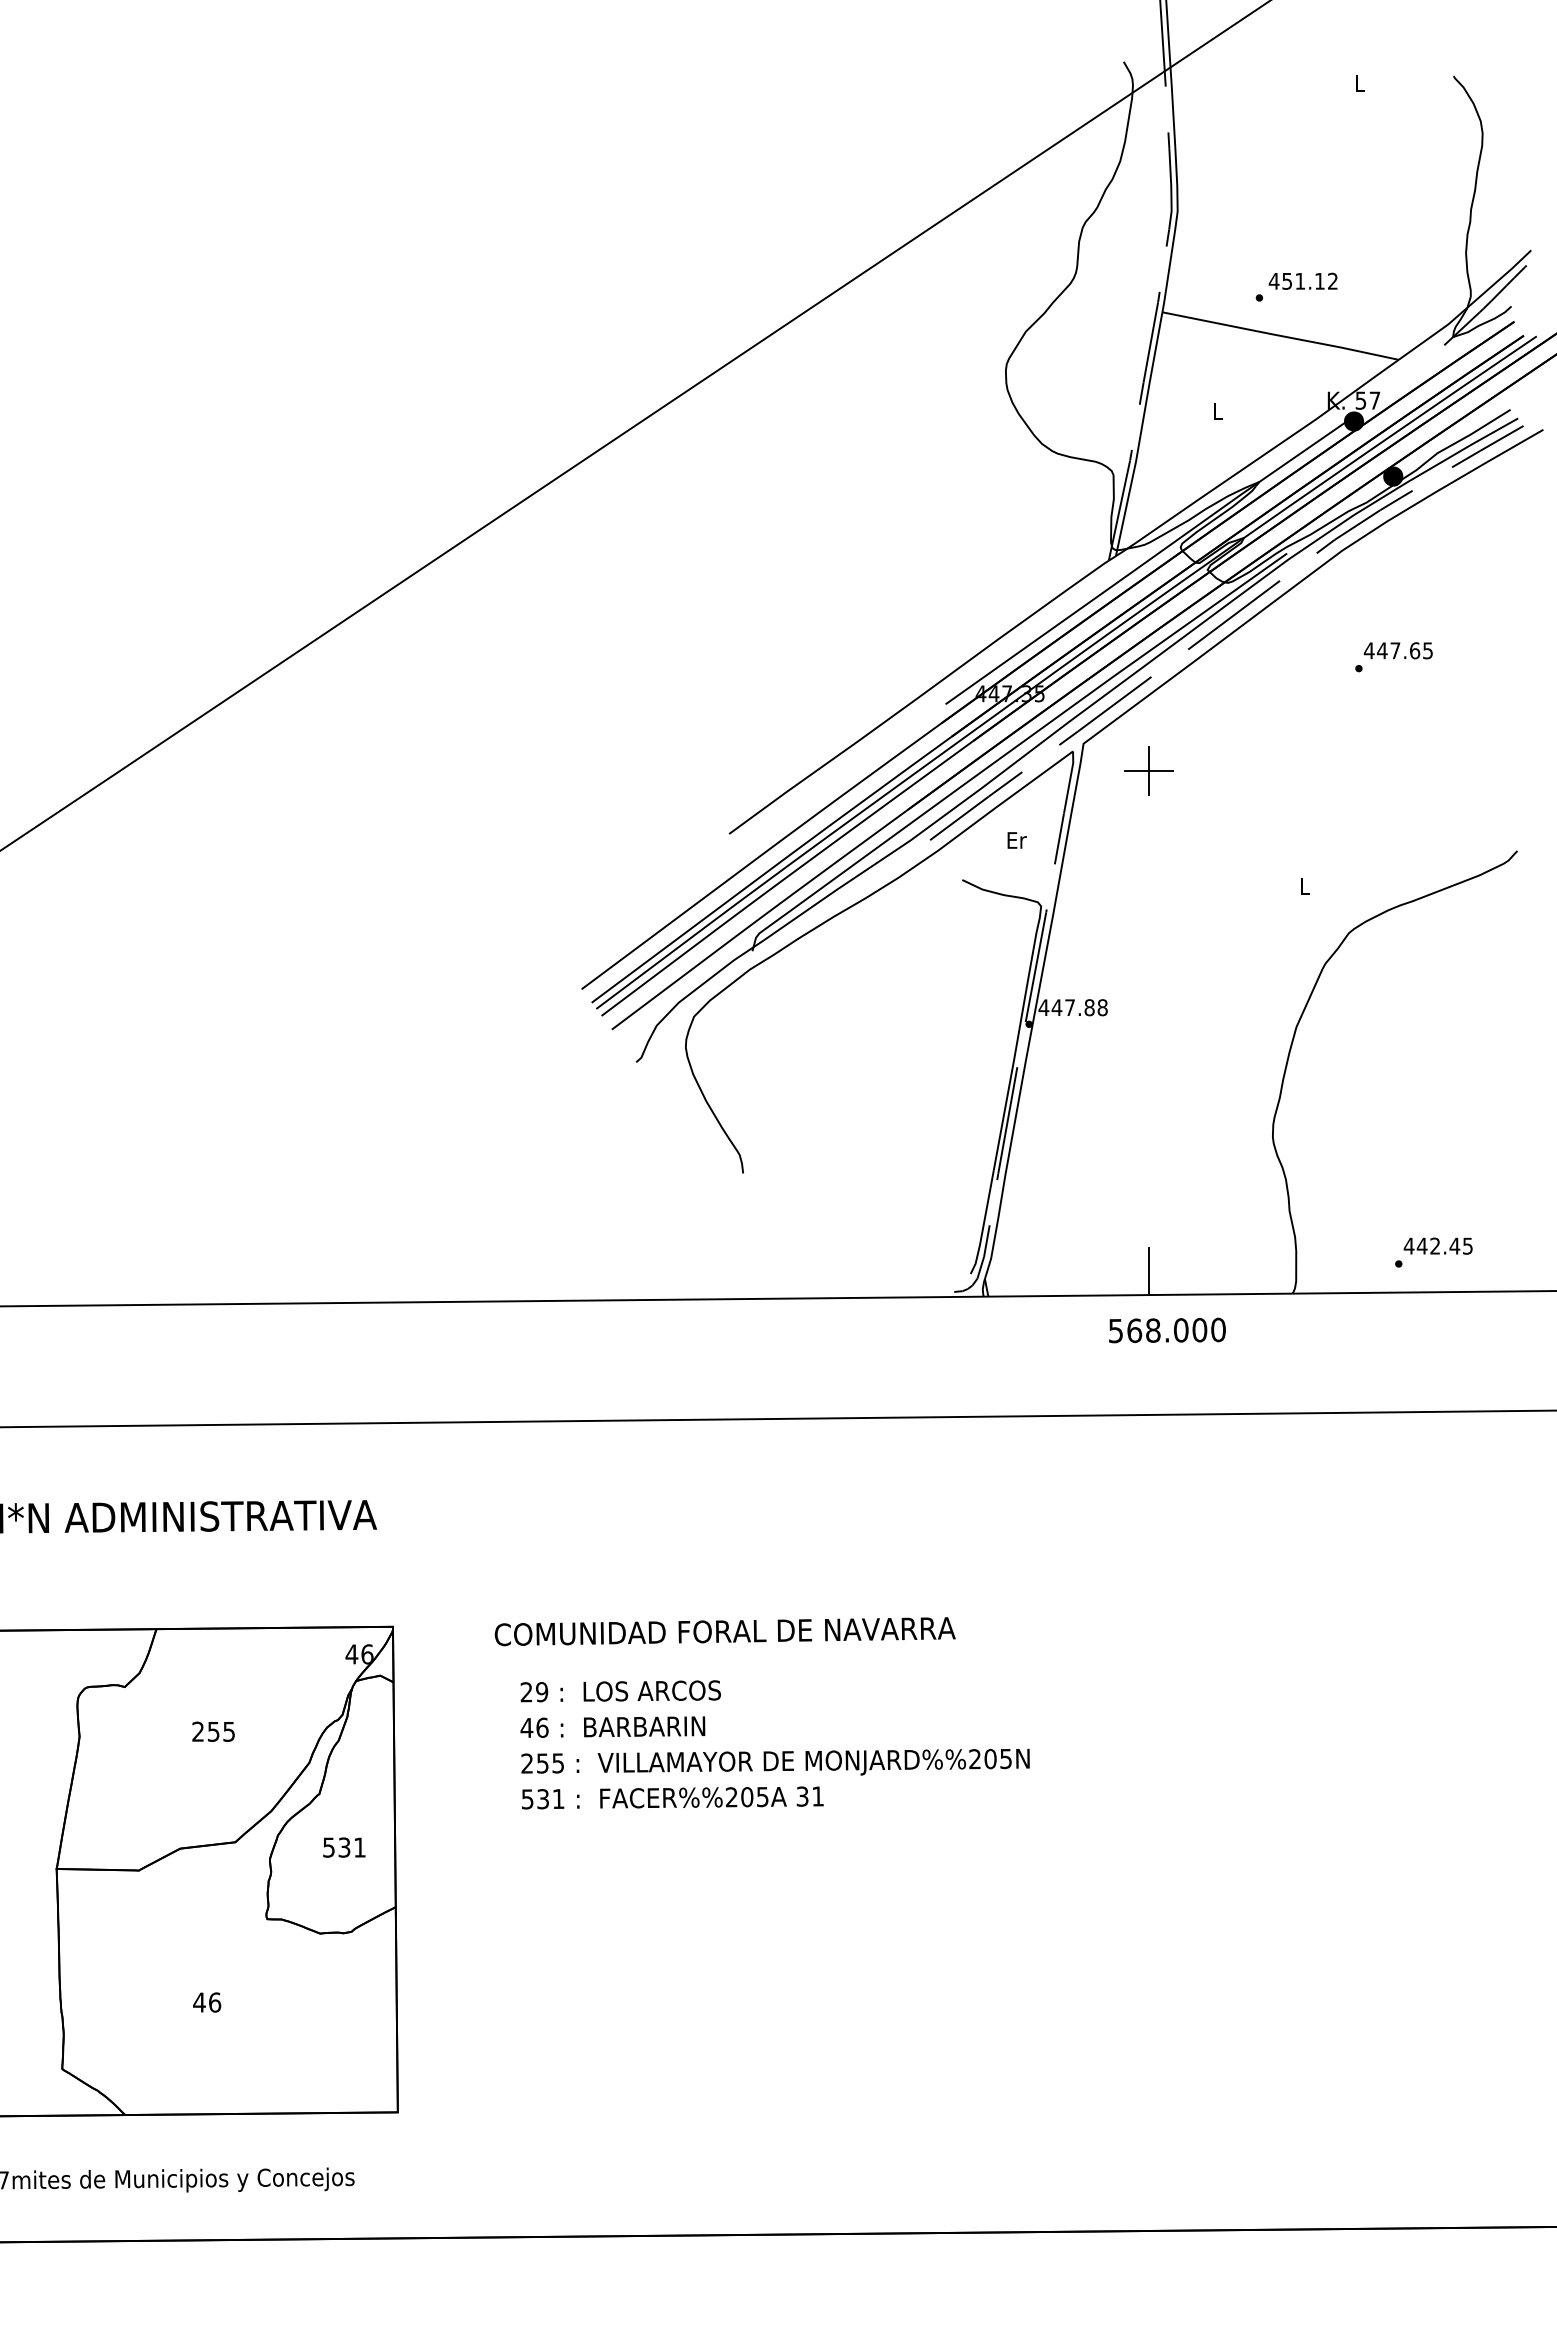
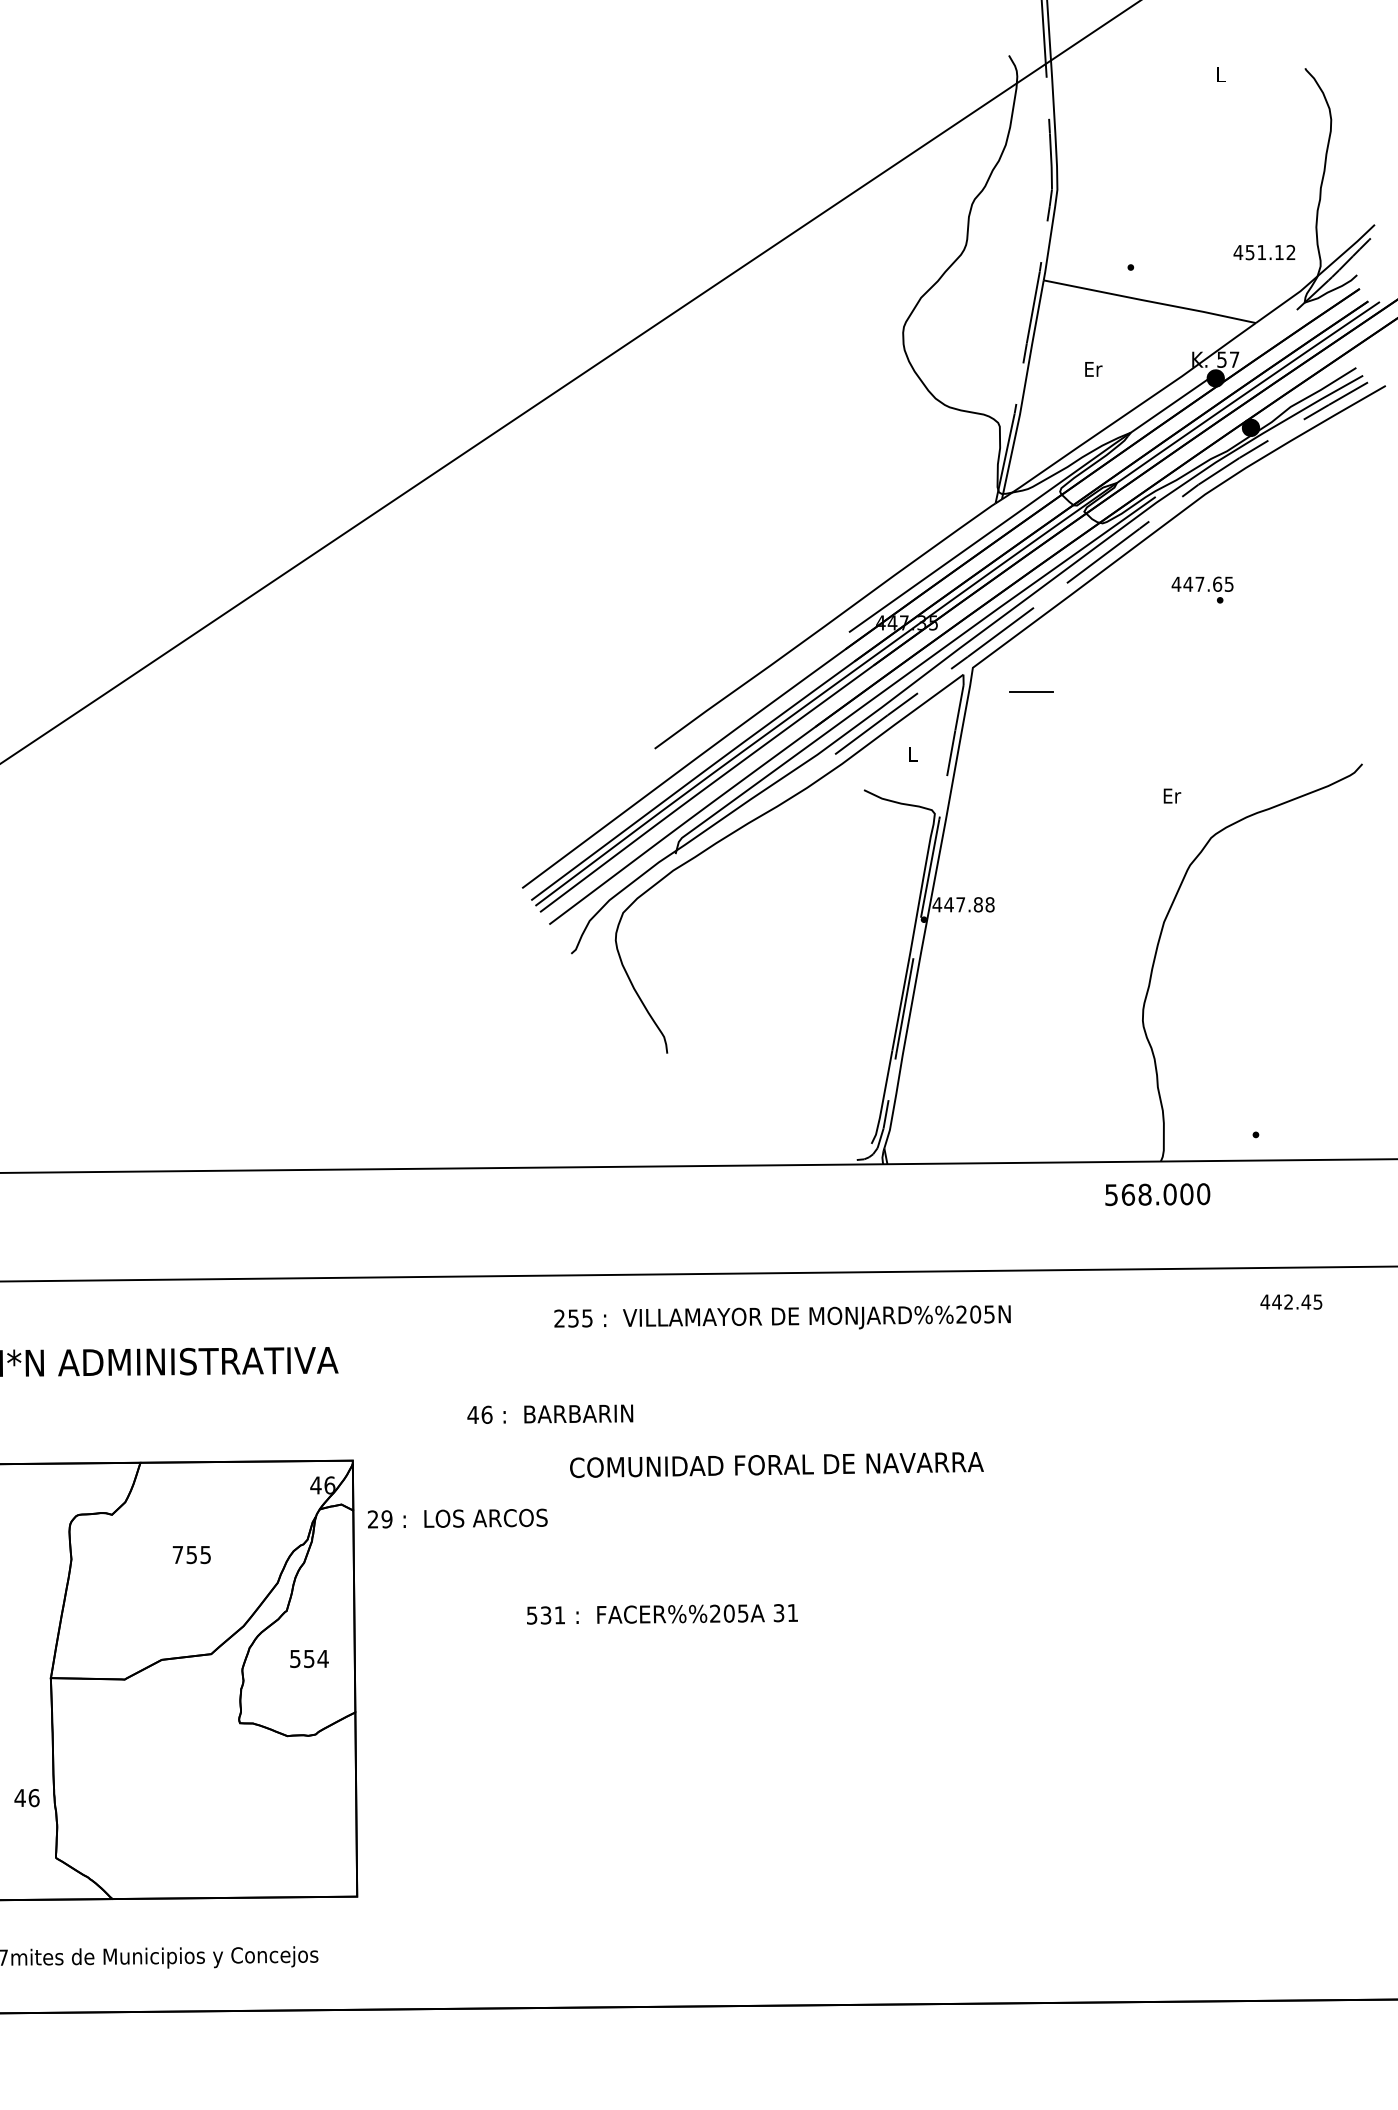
text: (1302, 280) -> (1263, 251), moved
text: (1217, 411) -> (1093, 369), L -> Er
text: (1397, 650) -> (1201, 584), moved
line: (1148, 770) -> (1031, 691), removed
text: (1016, 840) -> (912, 754), Er -> L
text: (1305, 886) -> (1172, 795), L -> Er
text: (1437, 1245) -> (1290, 1301), moved
line: (1148, 1271) -> (1031, 1141), removed
text: (1167, 1330) -> (1157, 1194), moved
text: (724, 1631) -> (776, 1464), moved
text: (620, 1691) -> (457, 1518), moved
text: (612, 1726) -> (549, 1413), moved
text: (197, 1731) -> (177, 1554), 255 -> 755
text: (775, 1761) -> (782, 1316), moved
text: (672, 1797) -> (662, 1613), moved
text: (352, 1847) -> (316, 1658), 531 -> 554
text: (207, 2002) -> (27, 1798), moved

